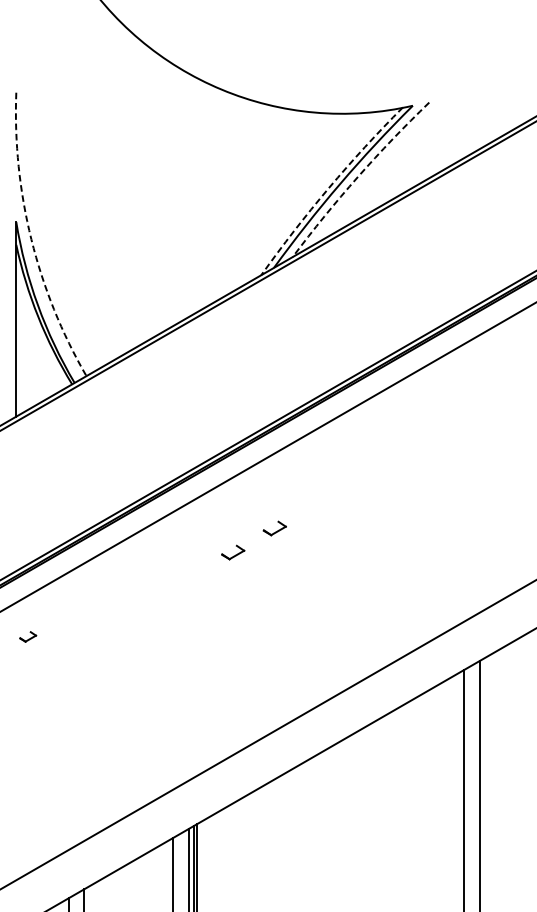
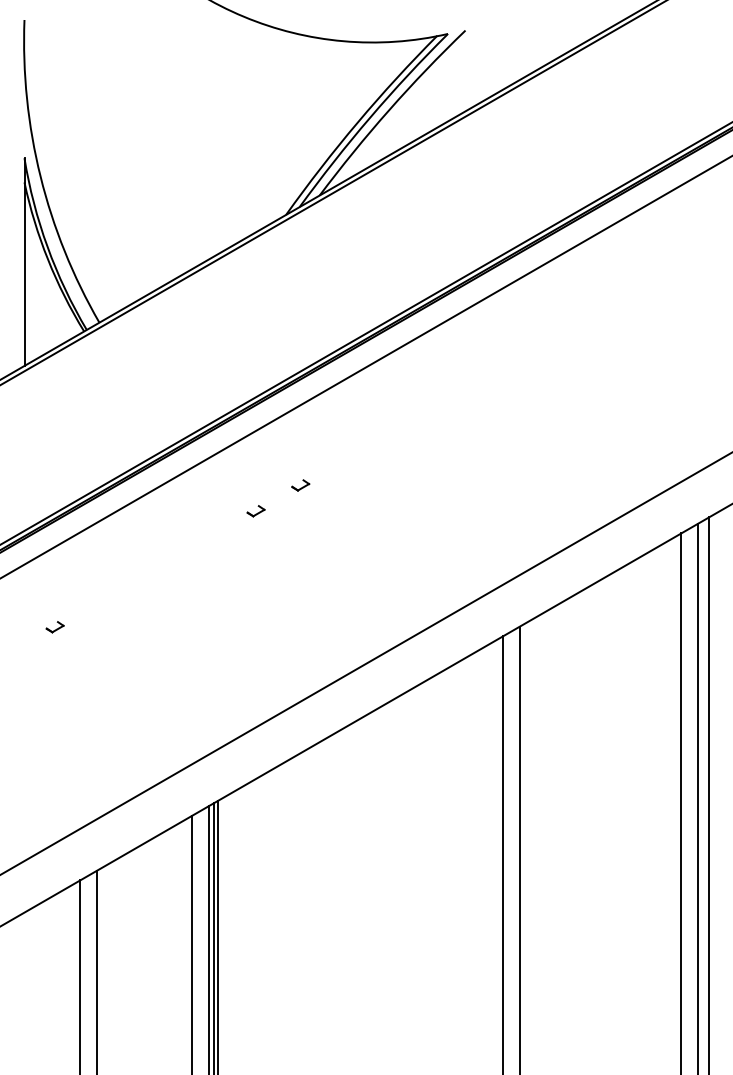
arc: (358, 177) -> (389, 110), dashed -> solid
arc: (329, 188) -> (358, 122), dashed -> solid
arc: (31, 239) -> (40, 176), dashed -> solid
part: (274, 528) -> (300, 485), size x0.71
part: (232, 552) -> (255, 511), size x0.71
part: (27, 637) -> (54, 627), moved

